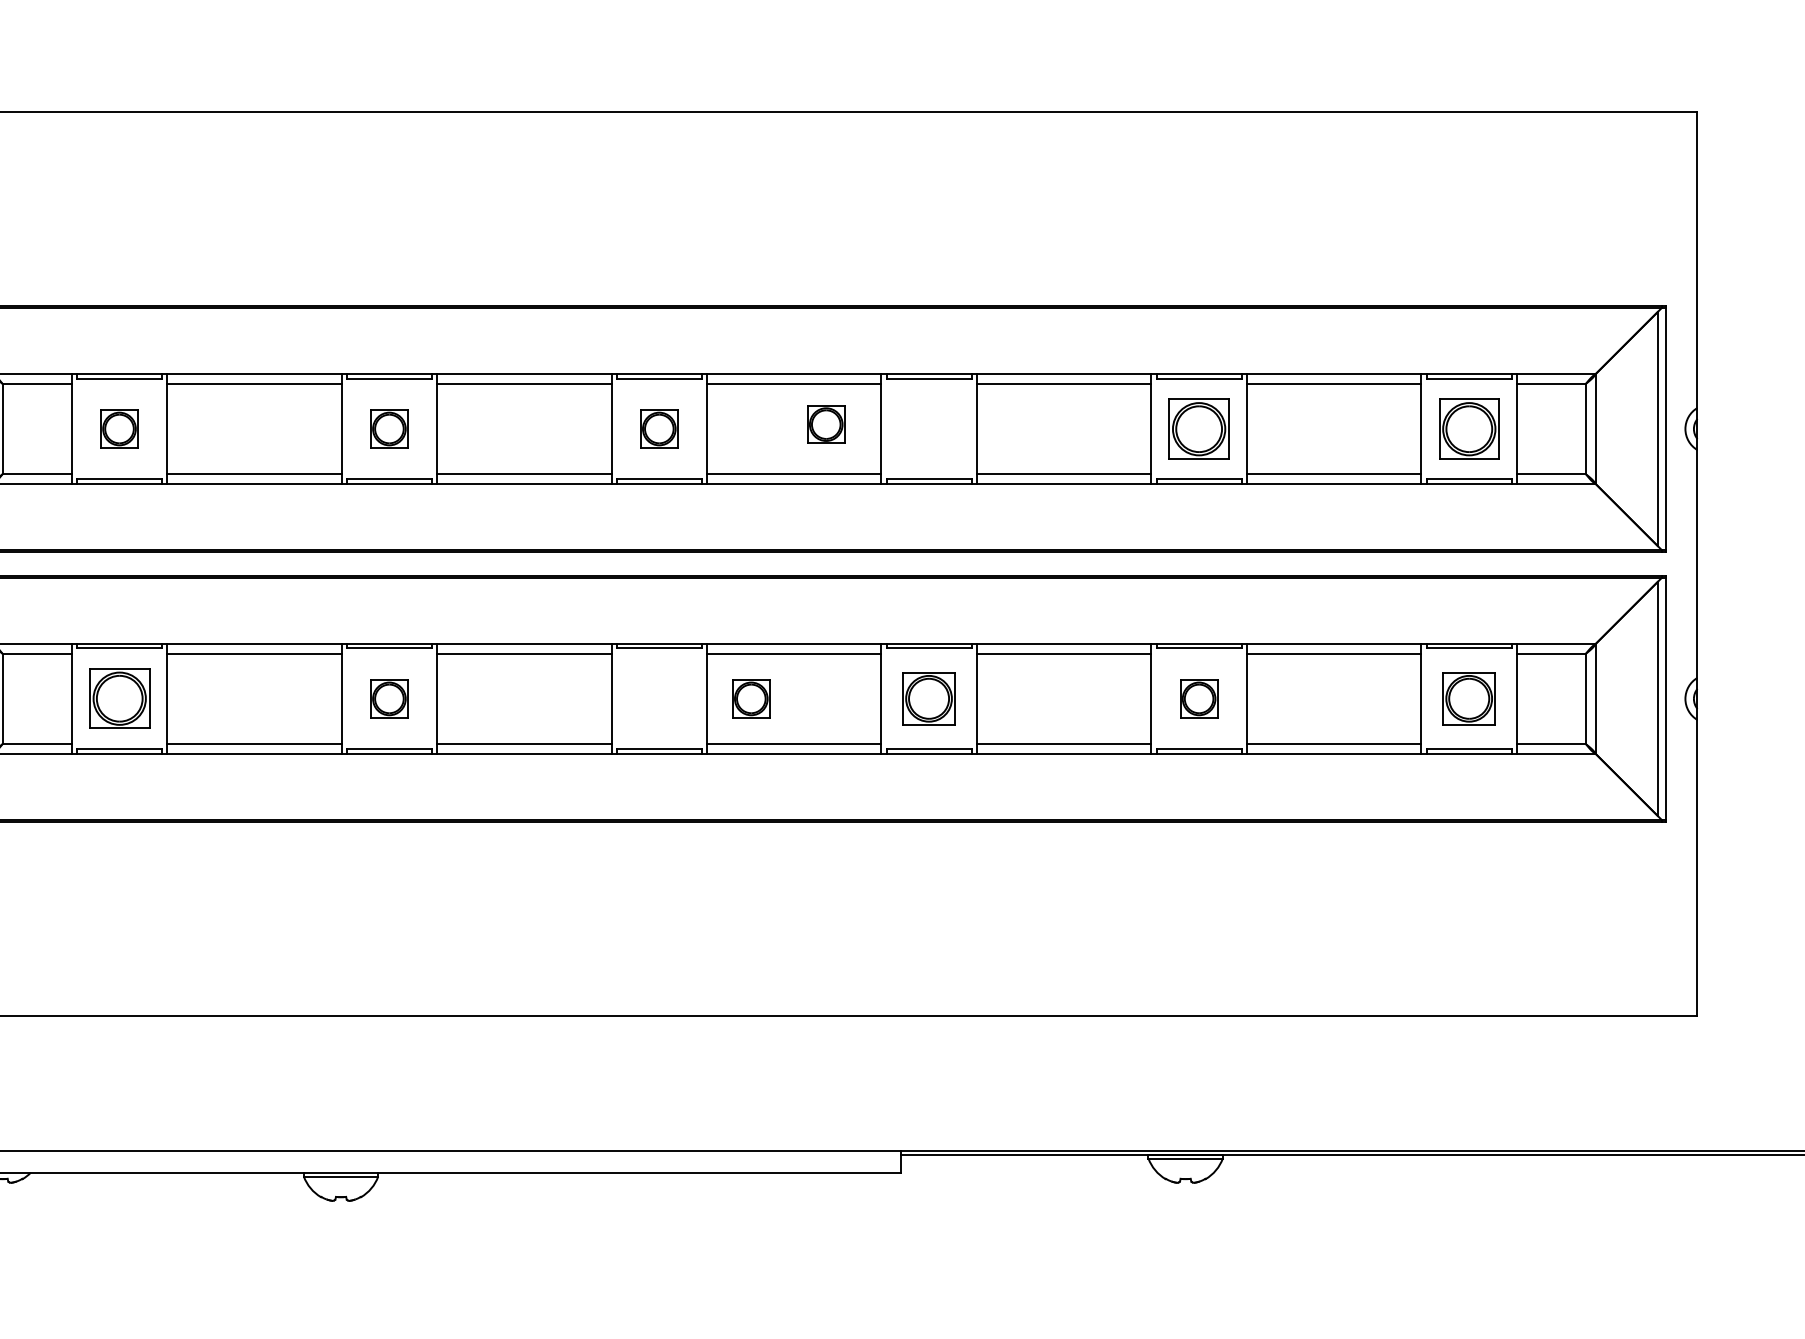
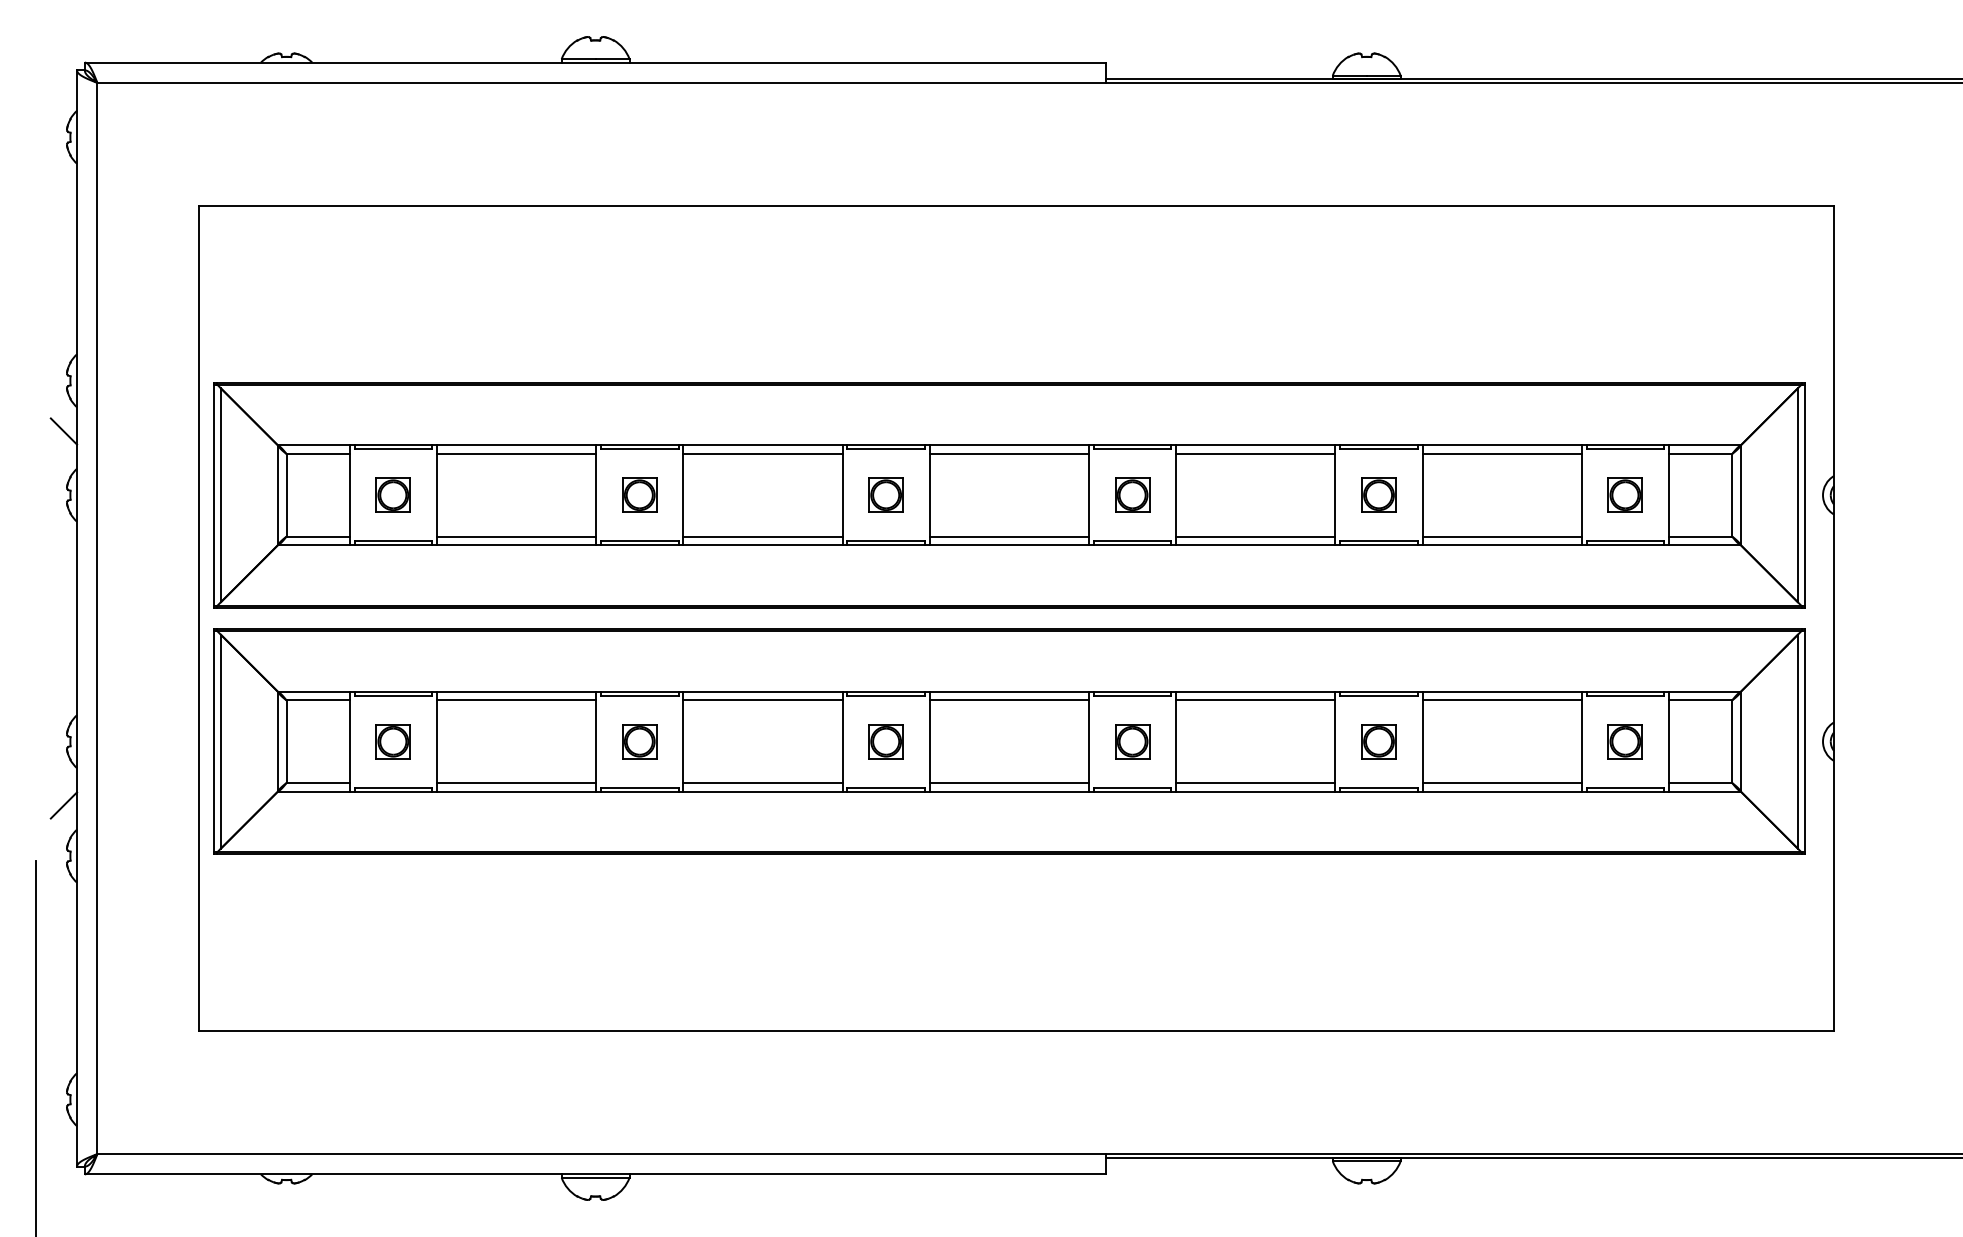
part: (826, 423) -> (1132, 494), moved
part: (1198, 428) -> (1378, 494), size x0.62
part: (1468, 428) -> (1624, 494), size x0.62
part: (118, 698) -> (392, 741), size x0.62
part: (750, 698) -> (885, 741), moved
part: (929, 698) -> (1132, 741), size x0.71
part: (1468, 698) -> (1624, 741), size x0.71

